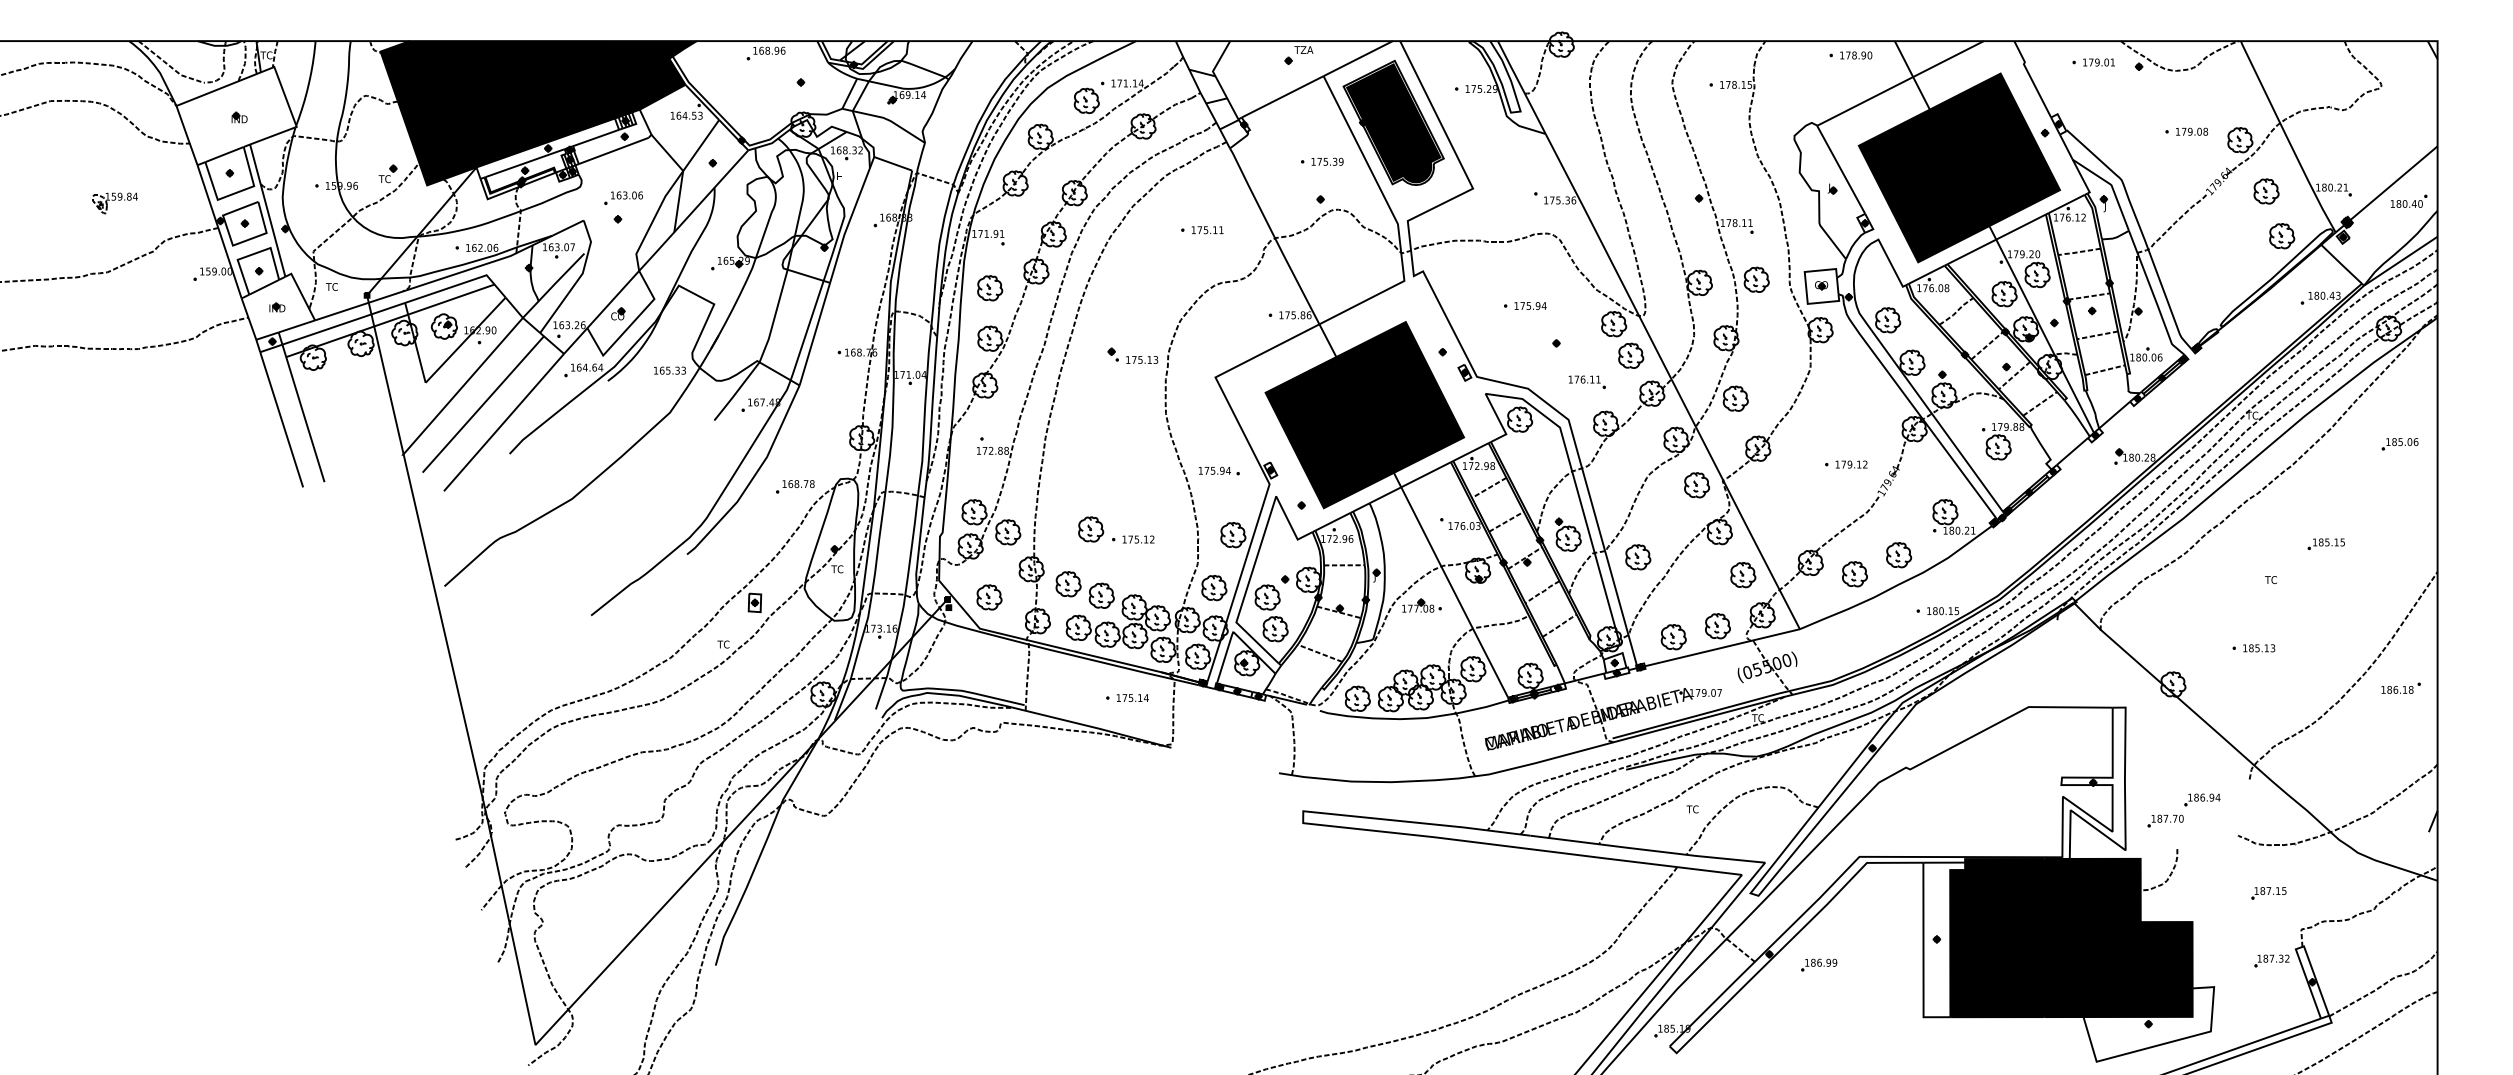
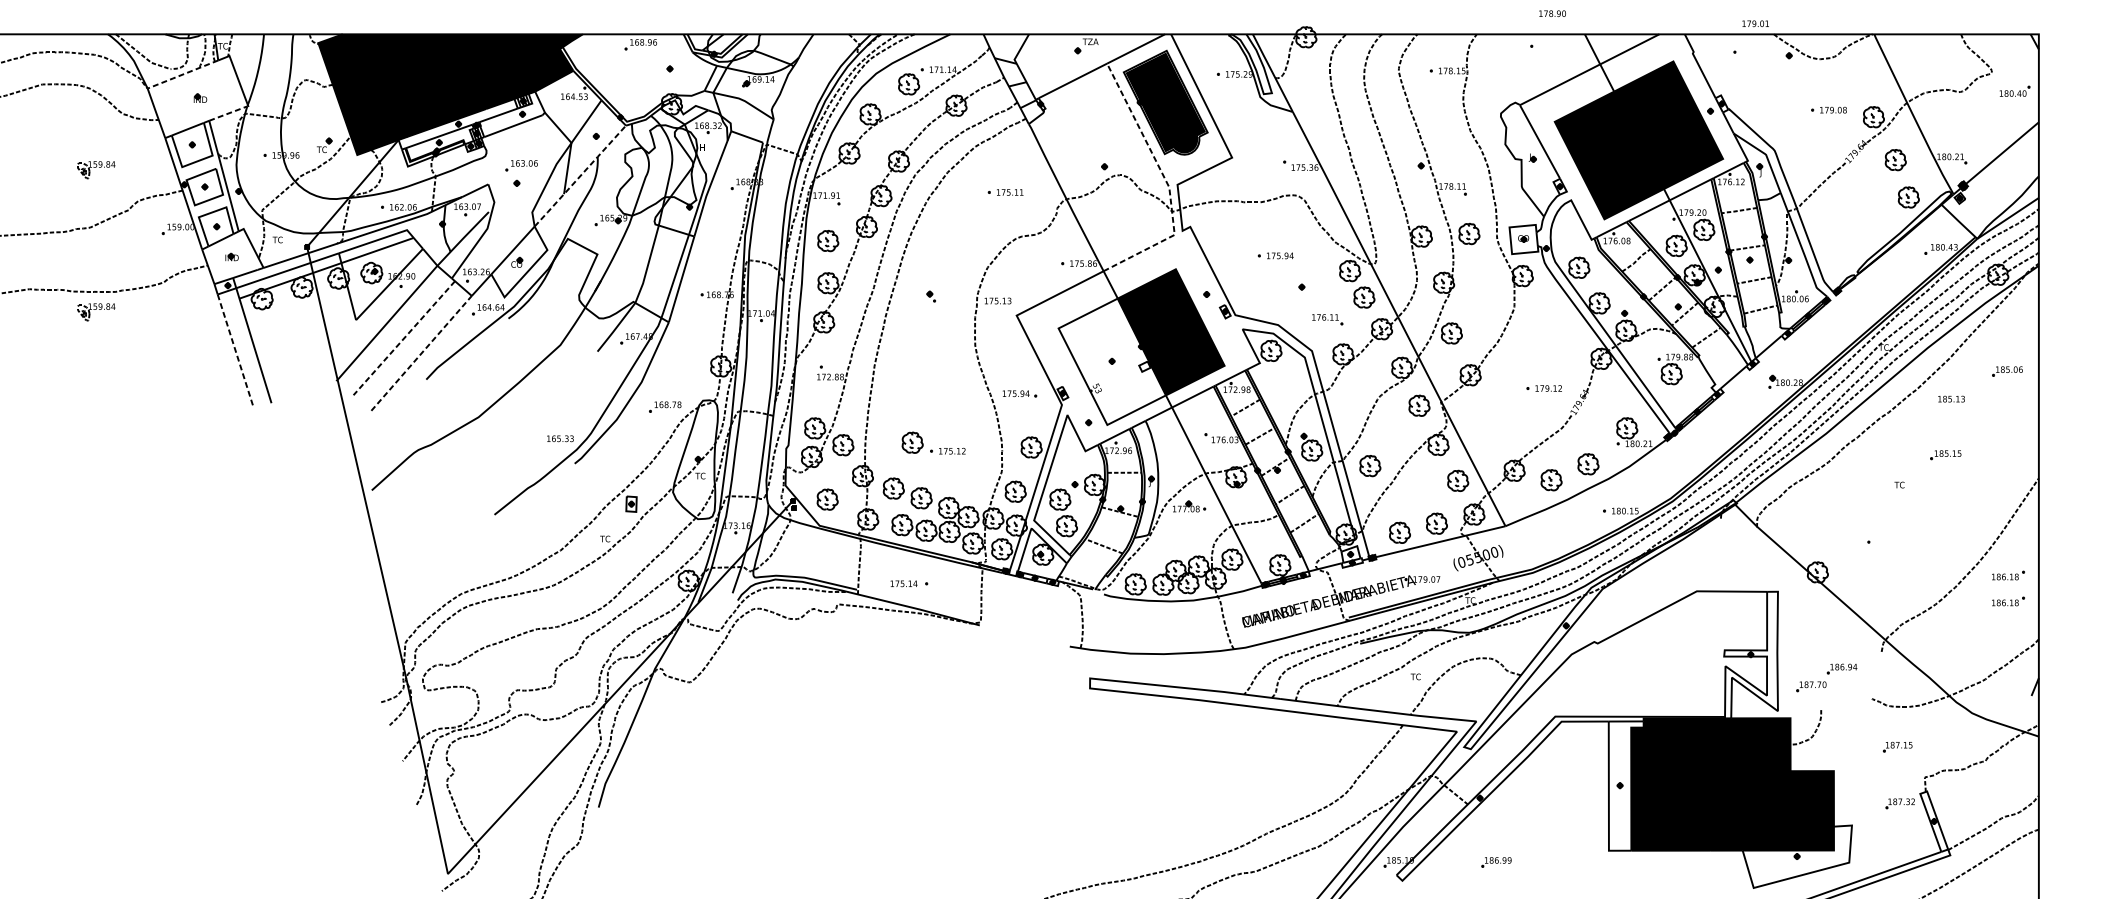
text: (1856, 55) -> (1552, 13), moved
text: (2098, 62) -> (1755, 23), moved
line: (217, 89) -> (181, 74), solid -> dashed
line: (273, 135) -> (228, 113), solid -> dashed
part: (1322, 161) -> (1106, 135), removed
part: (2409, 200) -> (2015, 90), moved
line: (693, 210) -> (580, 175), solid -> dashed
line: (1395, 219) -> (1167, 183), solid -> dashed
text: (1142, 359) -> (998, 300), moved
text: (669, 370) -> (560, 438), moved
part: (114, 373) -> (95, 312), added
line: (482, 404) -> (403, 338), solid -> dashed
line: (281, 419) -> (235, 350), solid -> dashed
line: (504, 422) -> (422, 353), solid -> dashed
fill: (1329, 432) -> (1112, 361), removed
text: (2259, 648) -> (1951, 399), moved
text: (1132, 698) -> (903, 584), moved
part: (2400, 718) -> (2007, 600), added
part: (1819, 964) -> (1496, 861), moved

